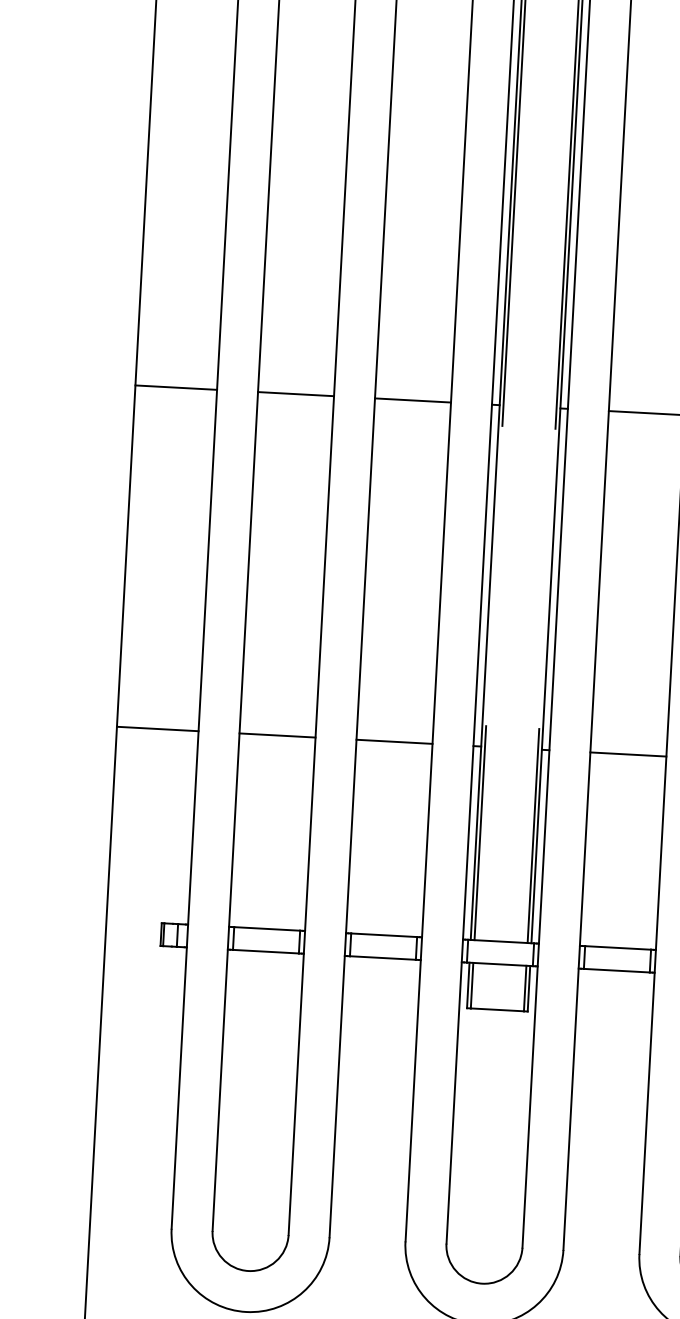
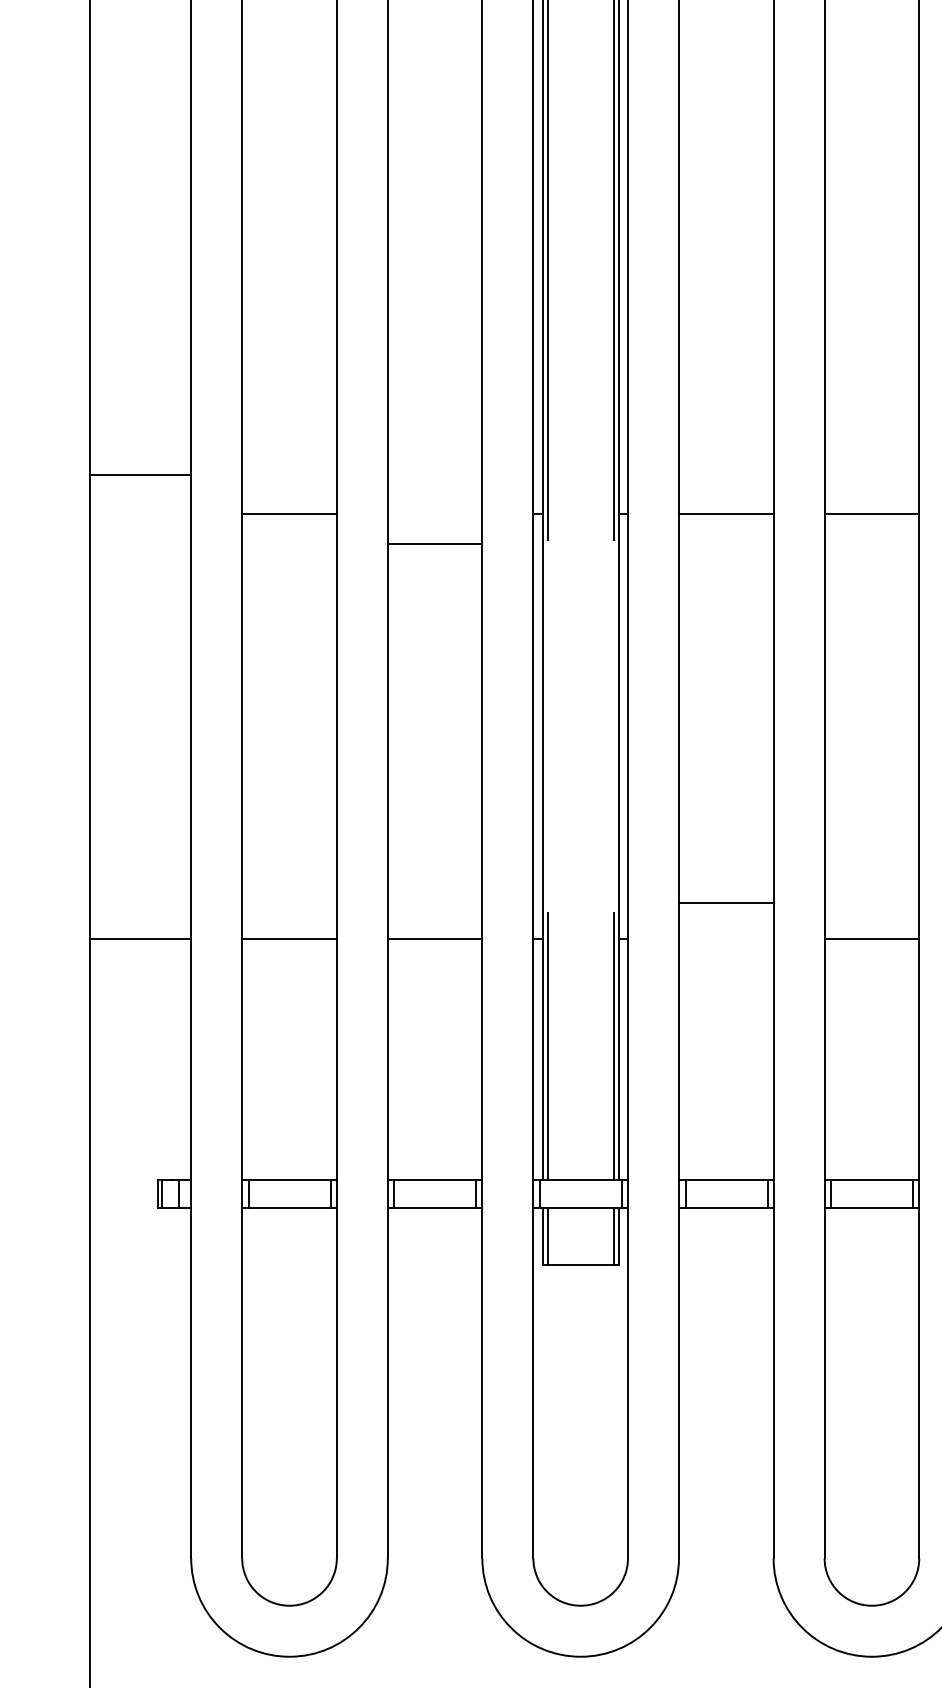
line: (176, 388) -> (140, 475), moved
line: (412, 400) -> (434, 544), moved
line: (627, 754) -> (725, 903), moved

